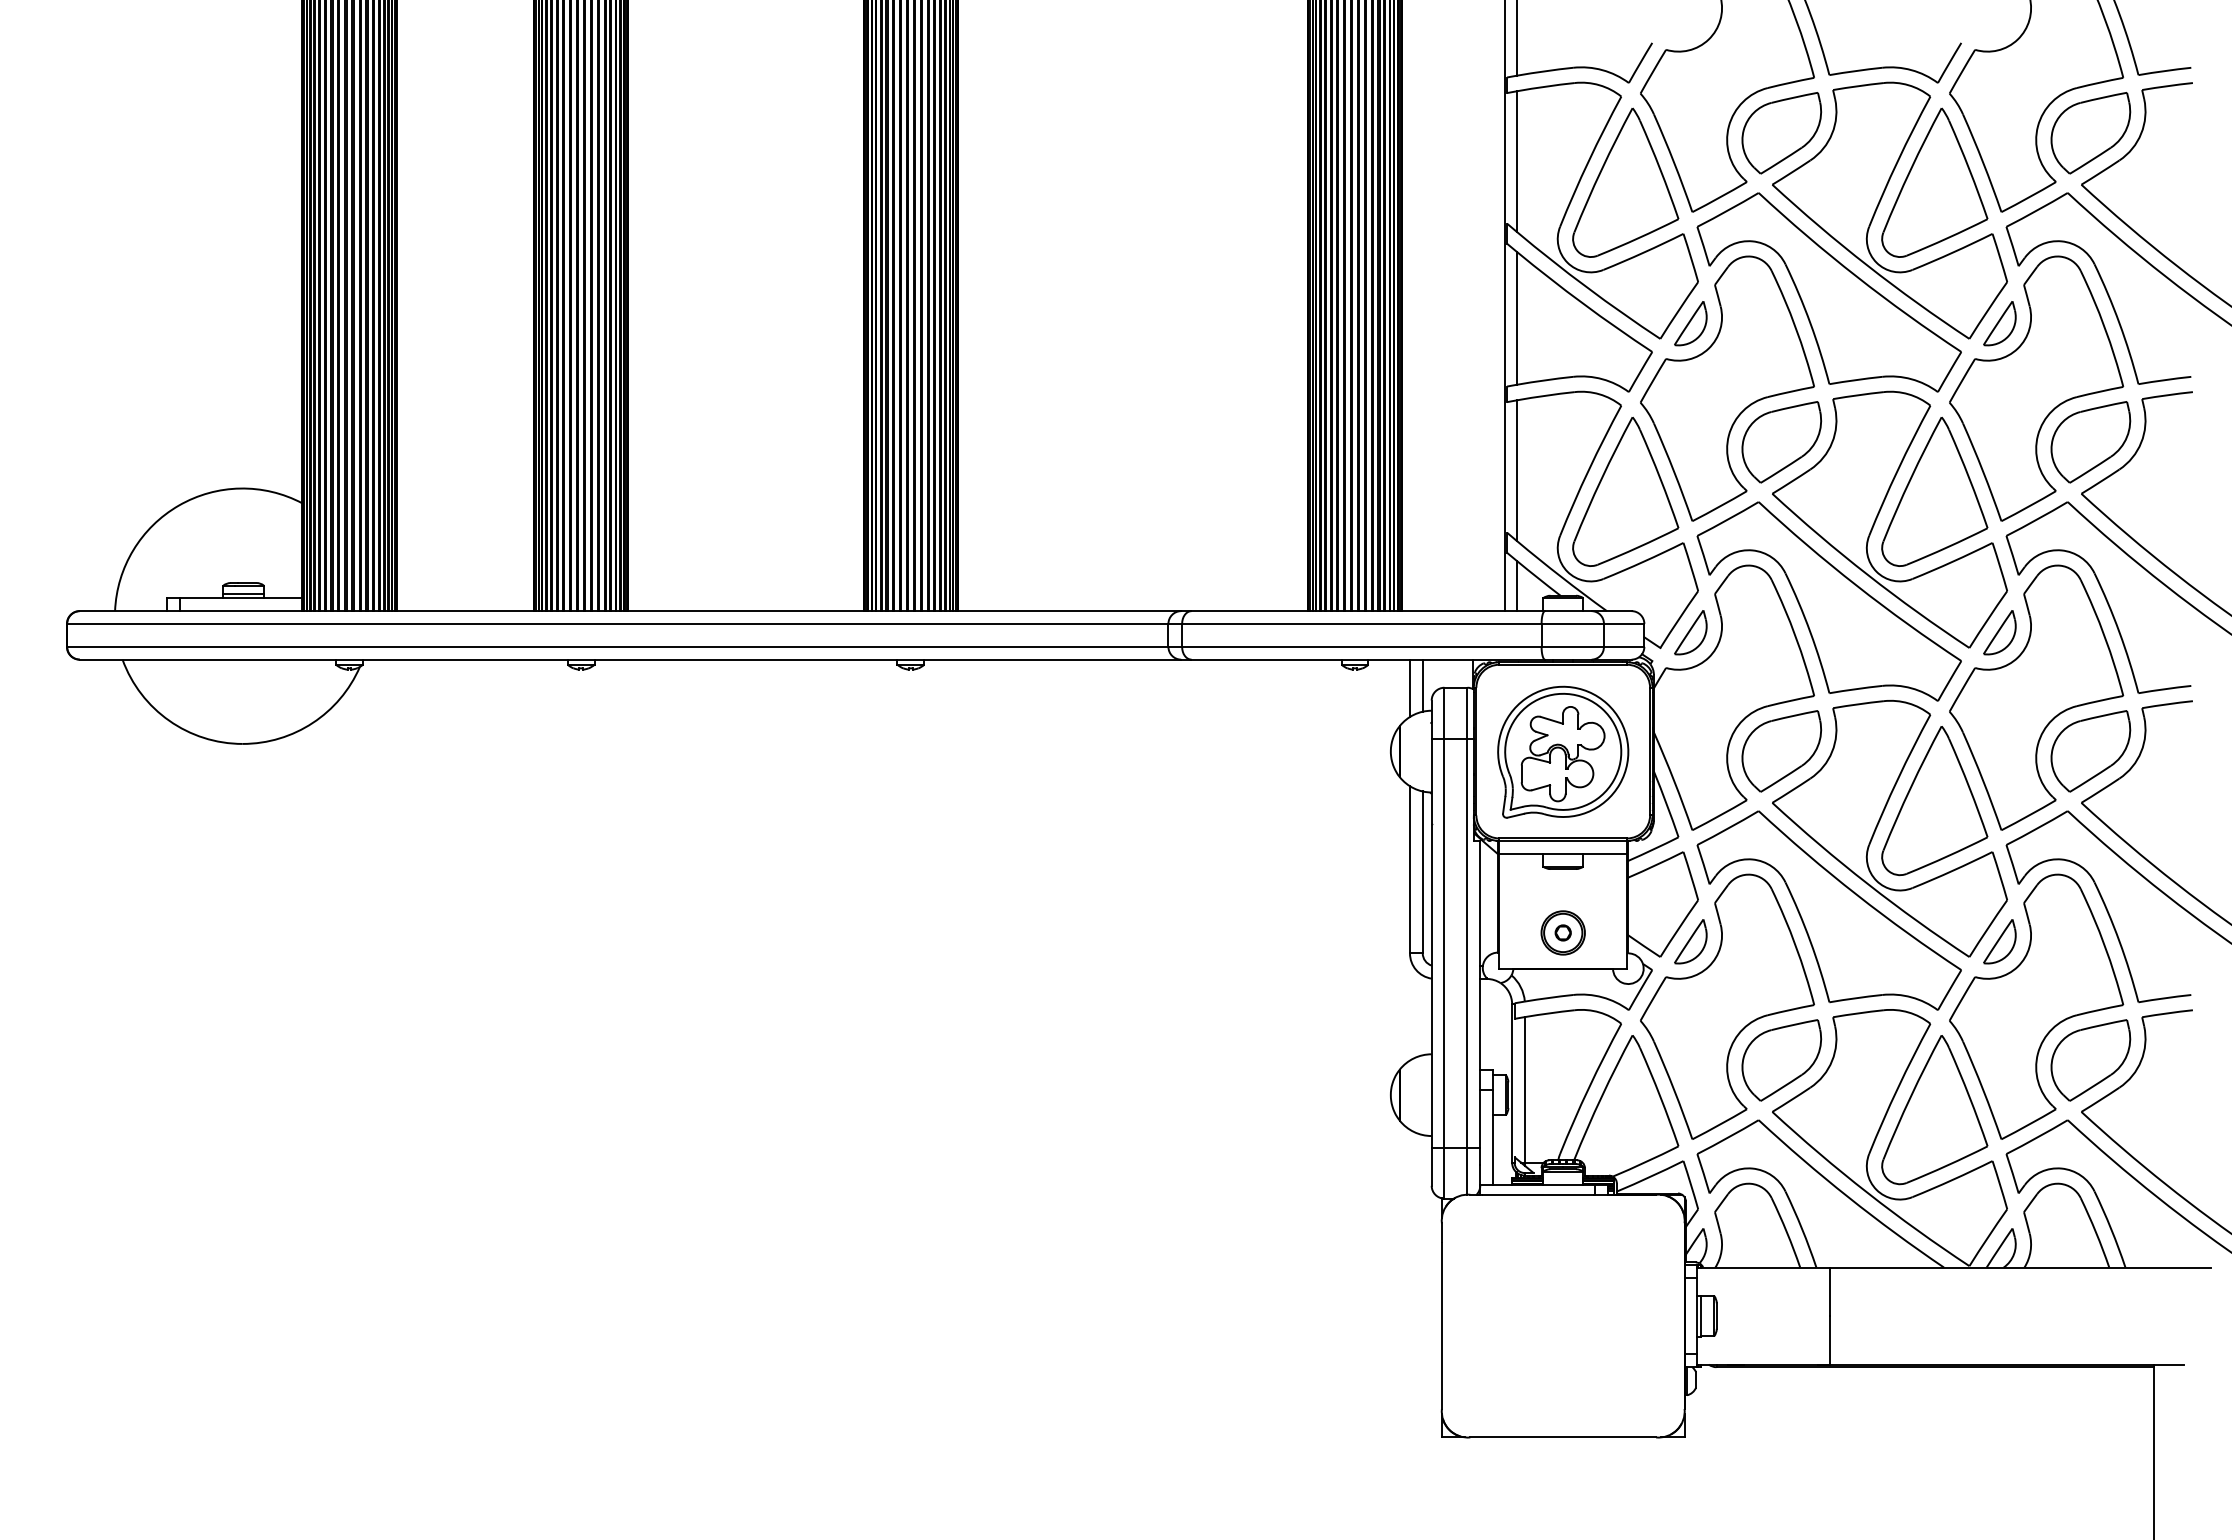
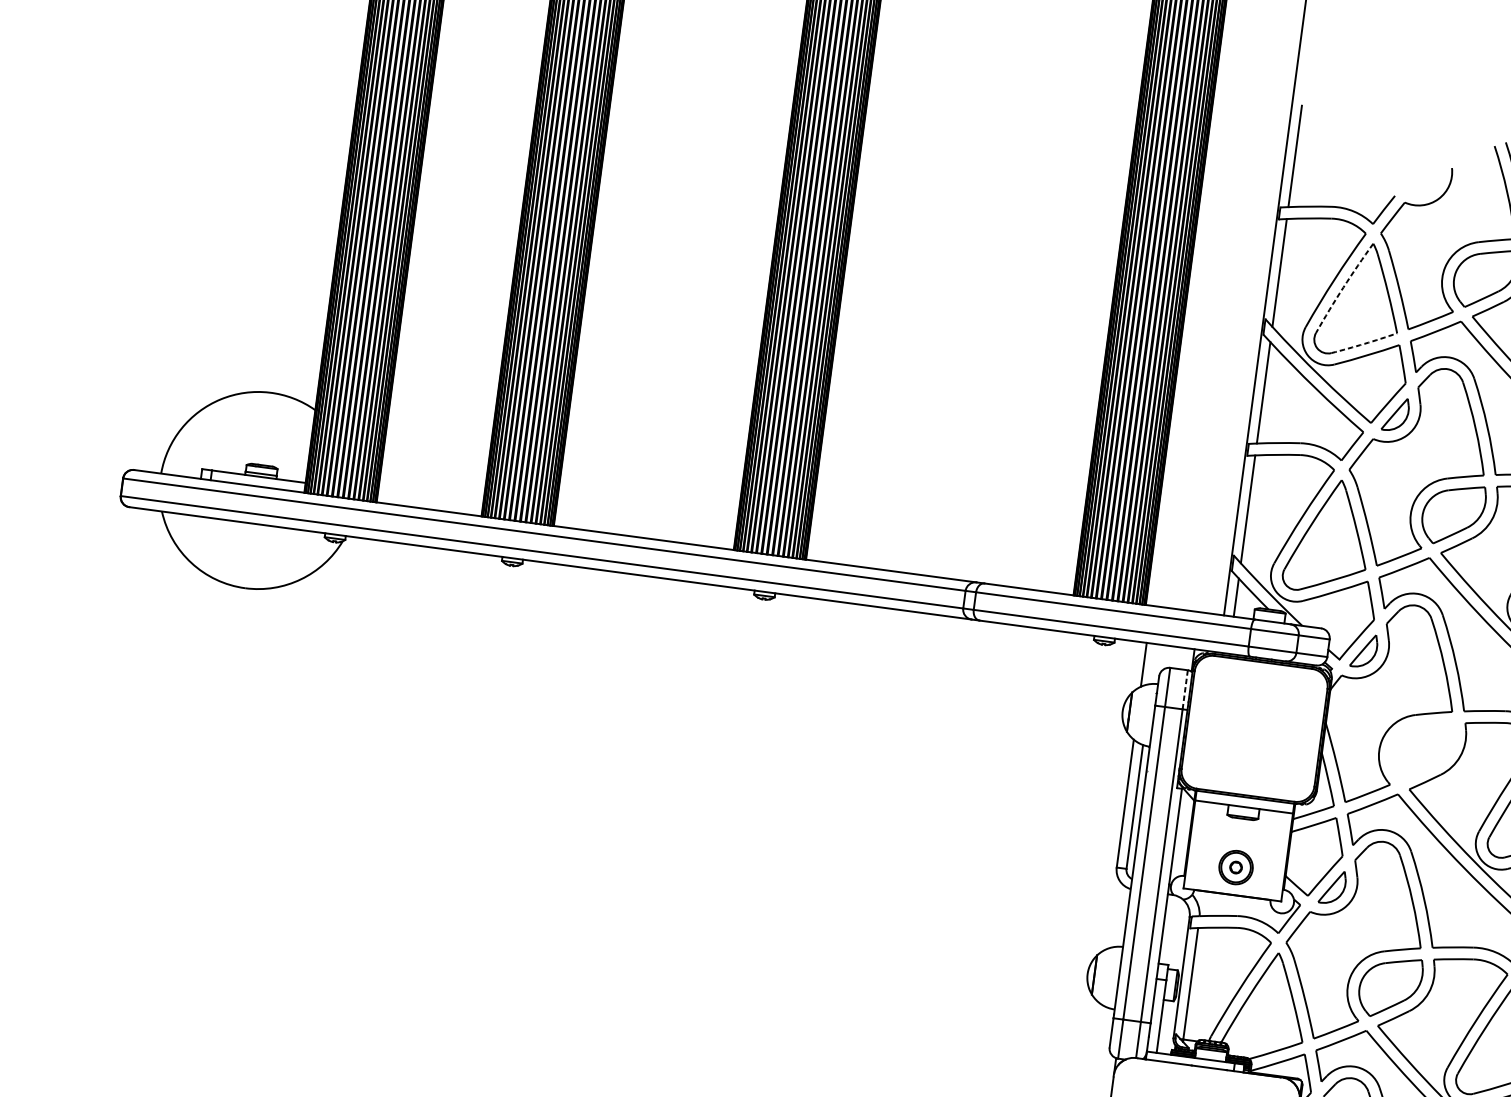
arc: (1601, 169) -> (1343, 287), solid -> dashed
arc: (1638, 238) -> (1364, 344), solid -> dashed
line: (1422, 685) -> (1153, 663), removed
line: (1467, 713) -> (1185, 689), solid -> dashed
part: (1563, 751) -> (1254, 728), removed
part: (1781, 751) -> (1421, 751), removed

